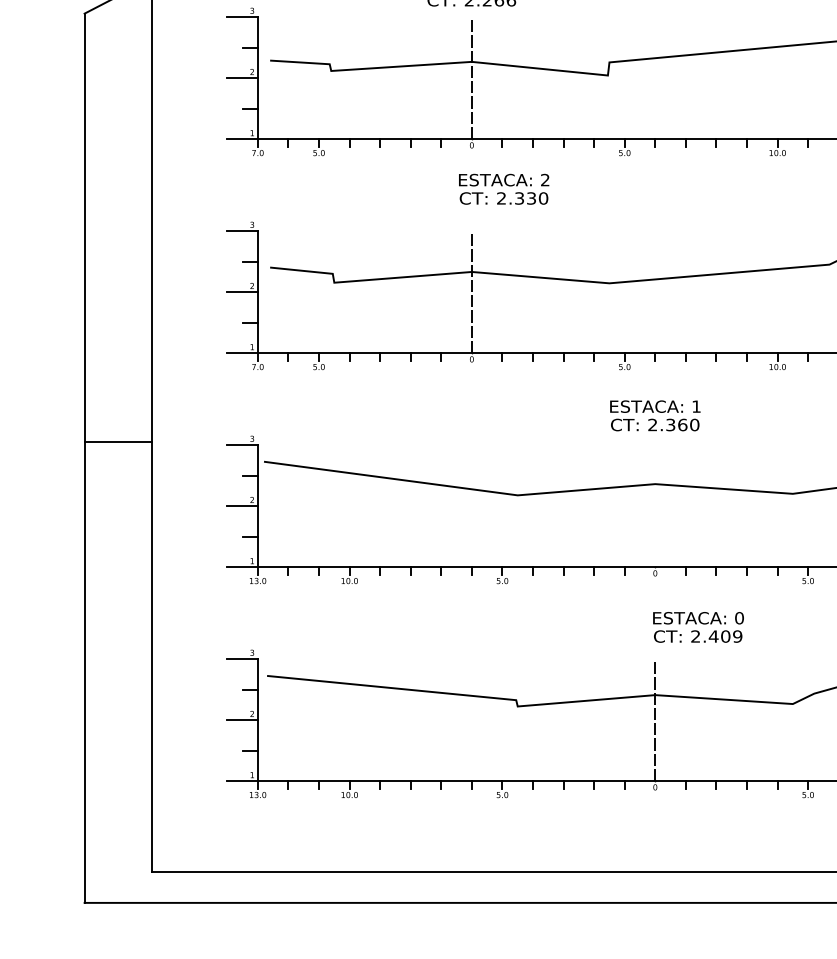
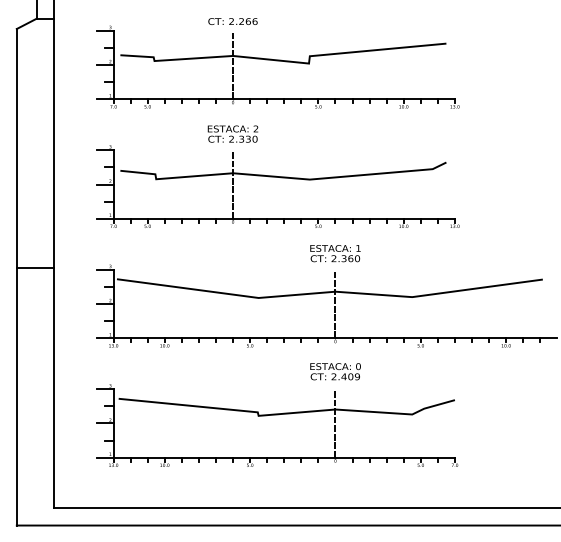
text: (503, 188) -> (232, 133), moved
line: (655, 505) -> (335, 303), added
text: (698, 627) -> (335, 371), moved

